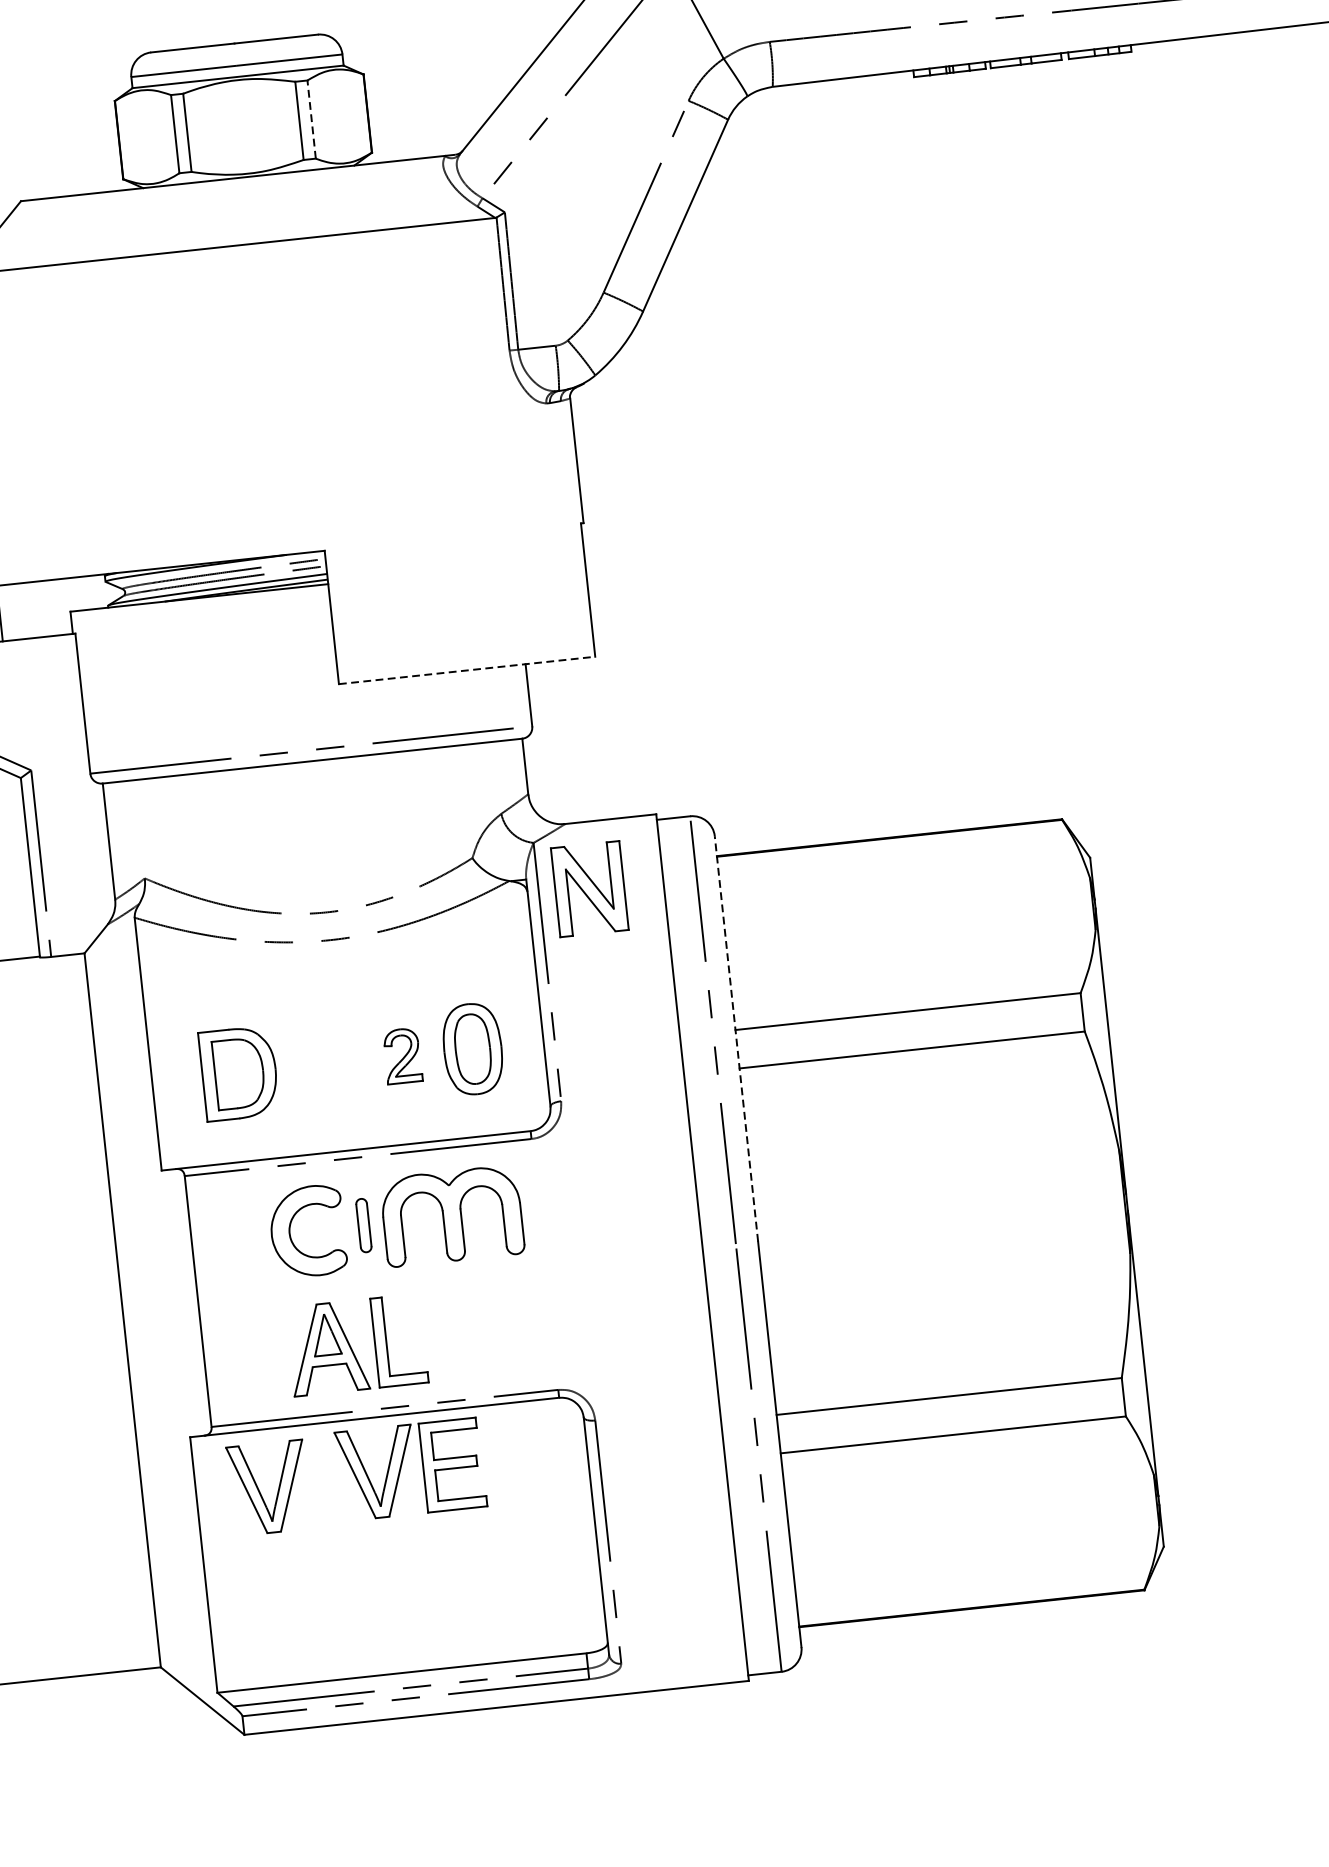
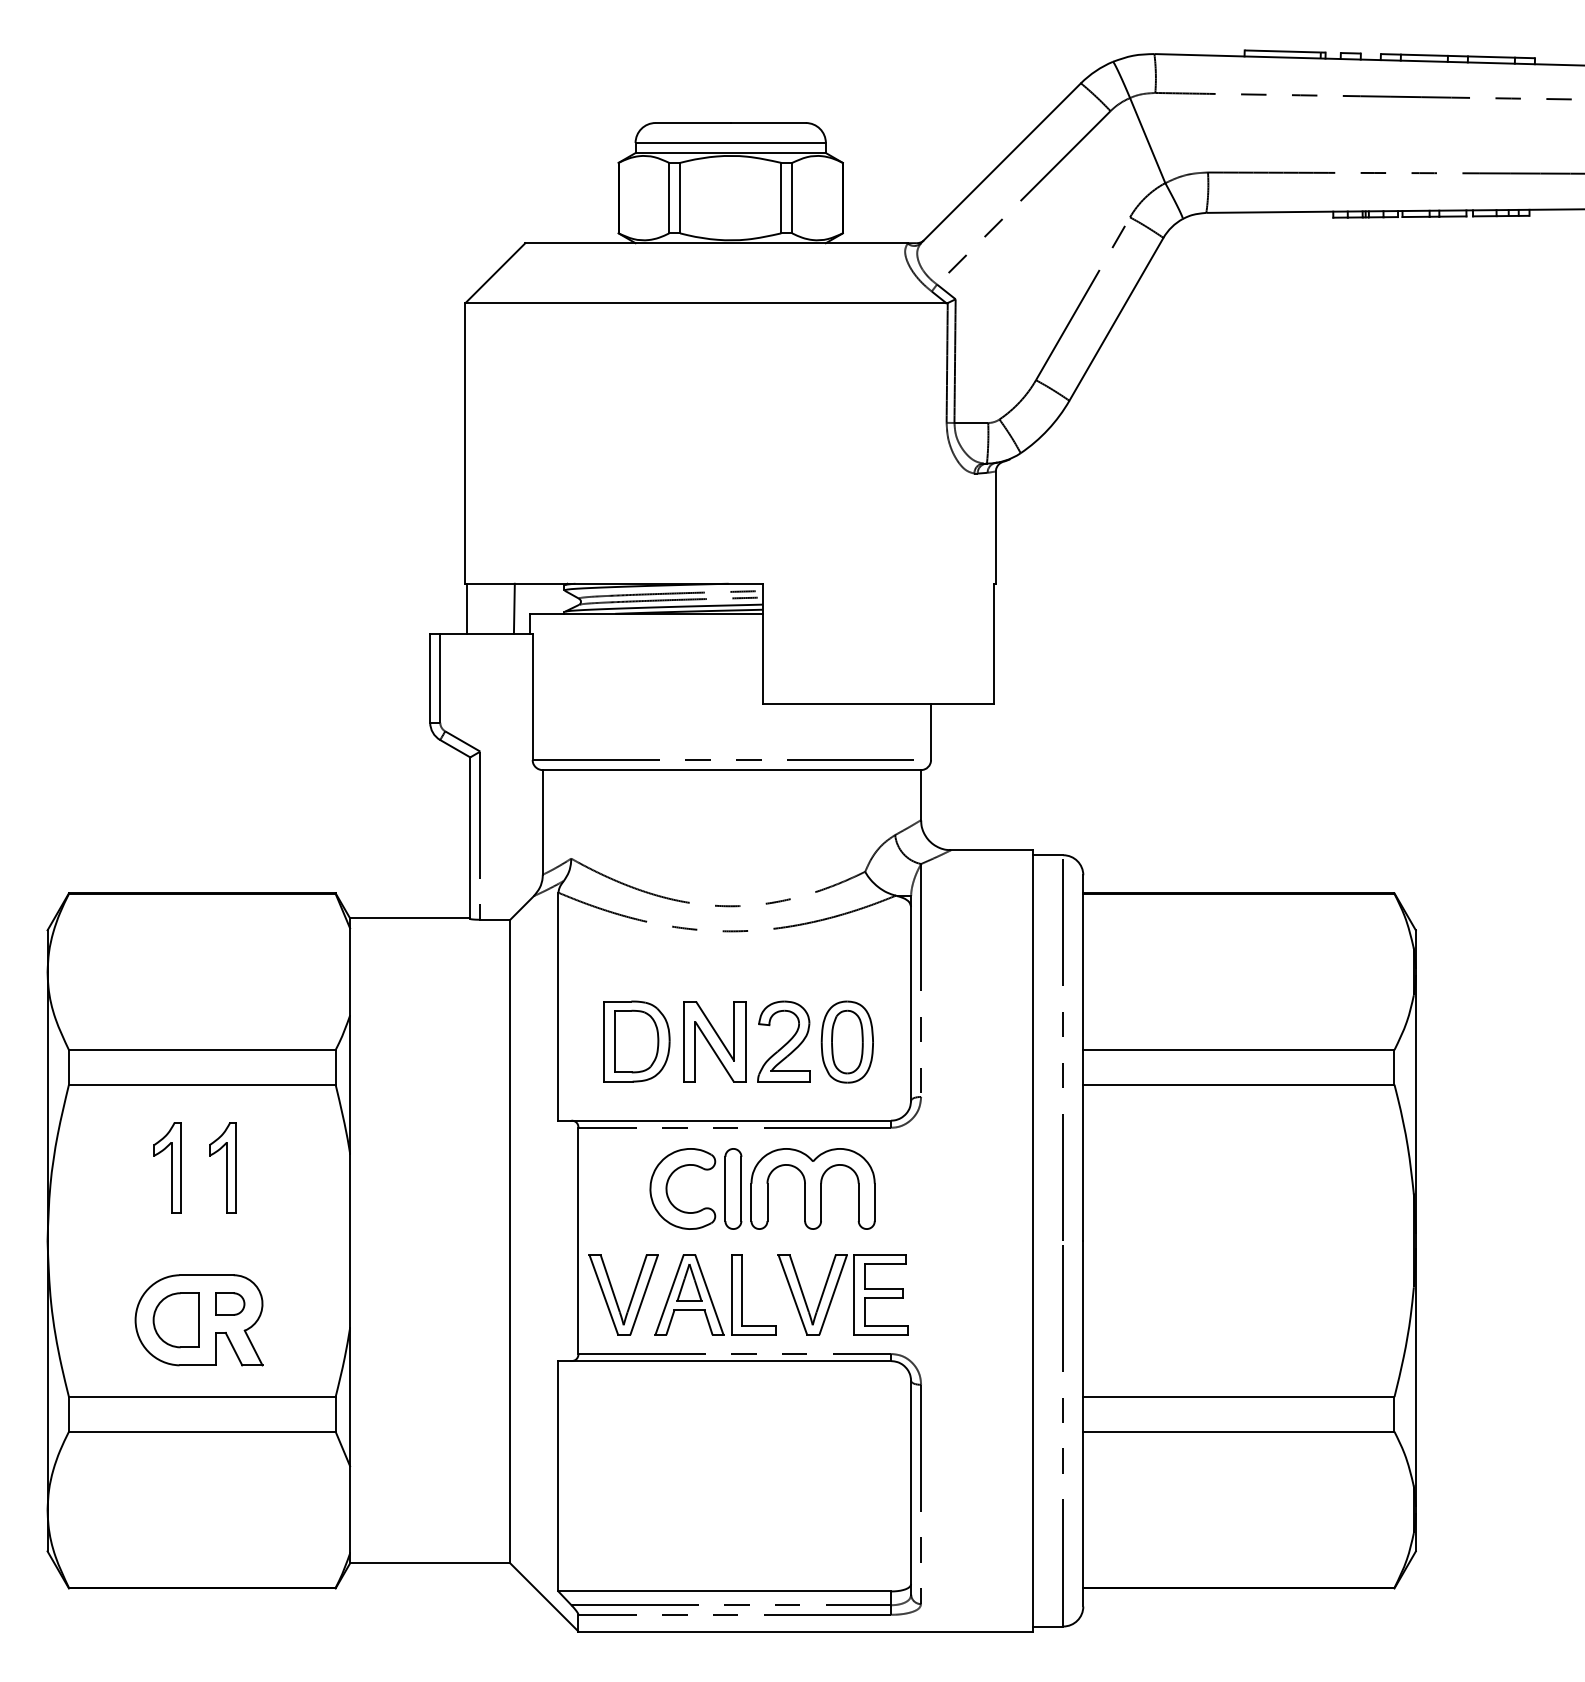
line: (311, 118) -> (792, 197), dashed -> solid
line: (51, 607) -> (513, 608), added
line: (467, 669) -> (878, 703), dashed -> solid
part: (589, 889) -> (714, 1041), moved
line: (736, 1039) -> (1083, 1058), dashed -> solid
part: (401, 1056) -> (783, 1041), size x1.67
part: (363, 1225) -> (733, 1188), size x1.67
part: (402, 1466) -> (835, 1291), moved
part: (259, 1489) -> (615, 1295), moved

